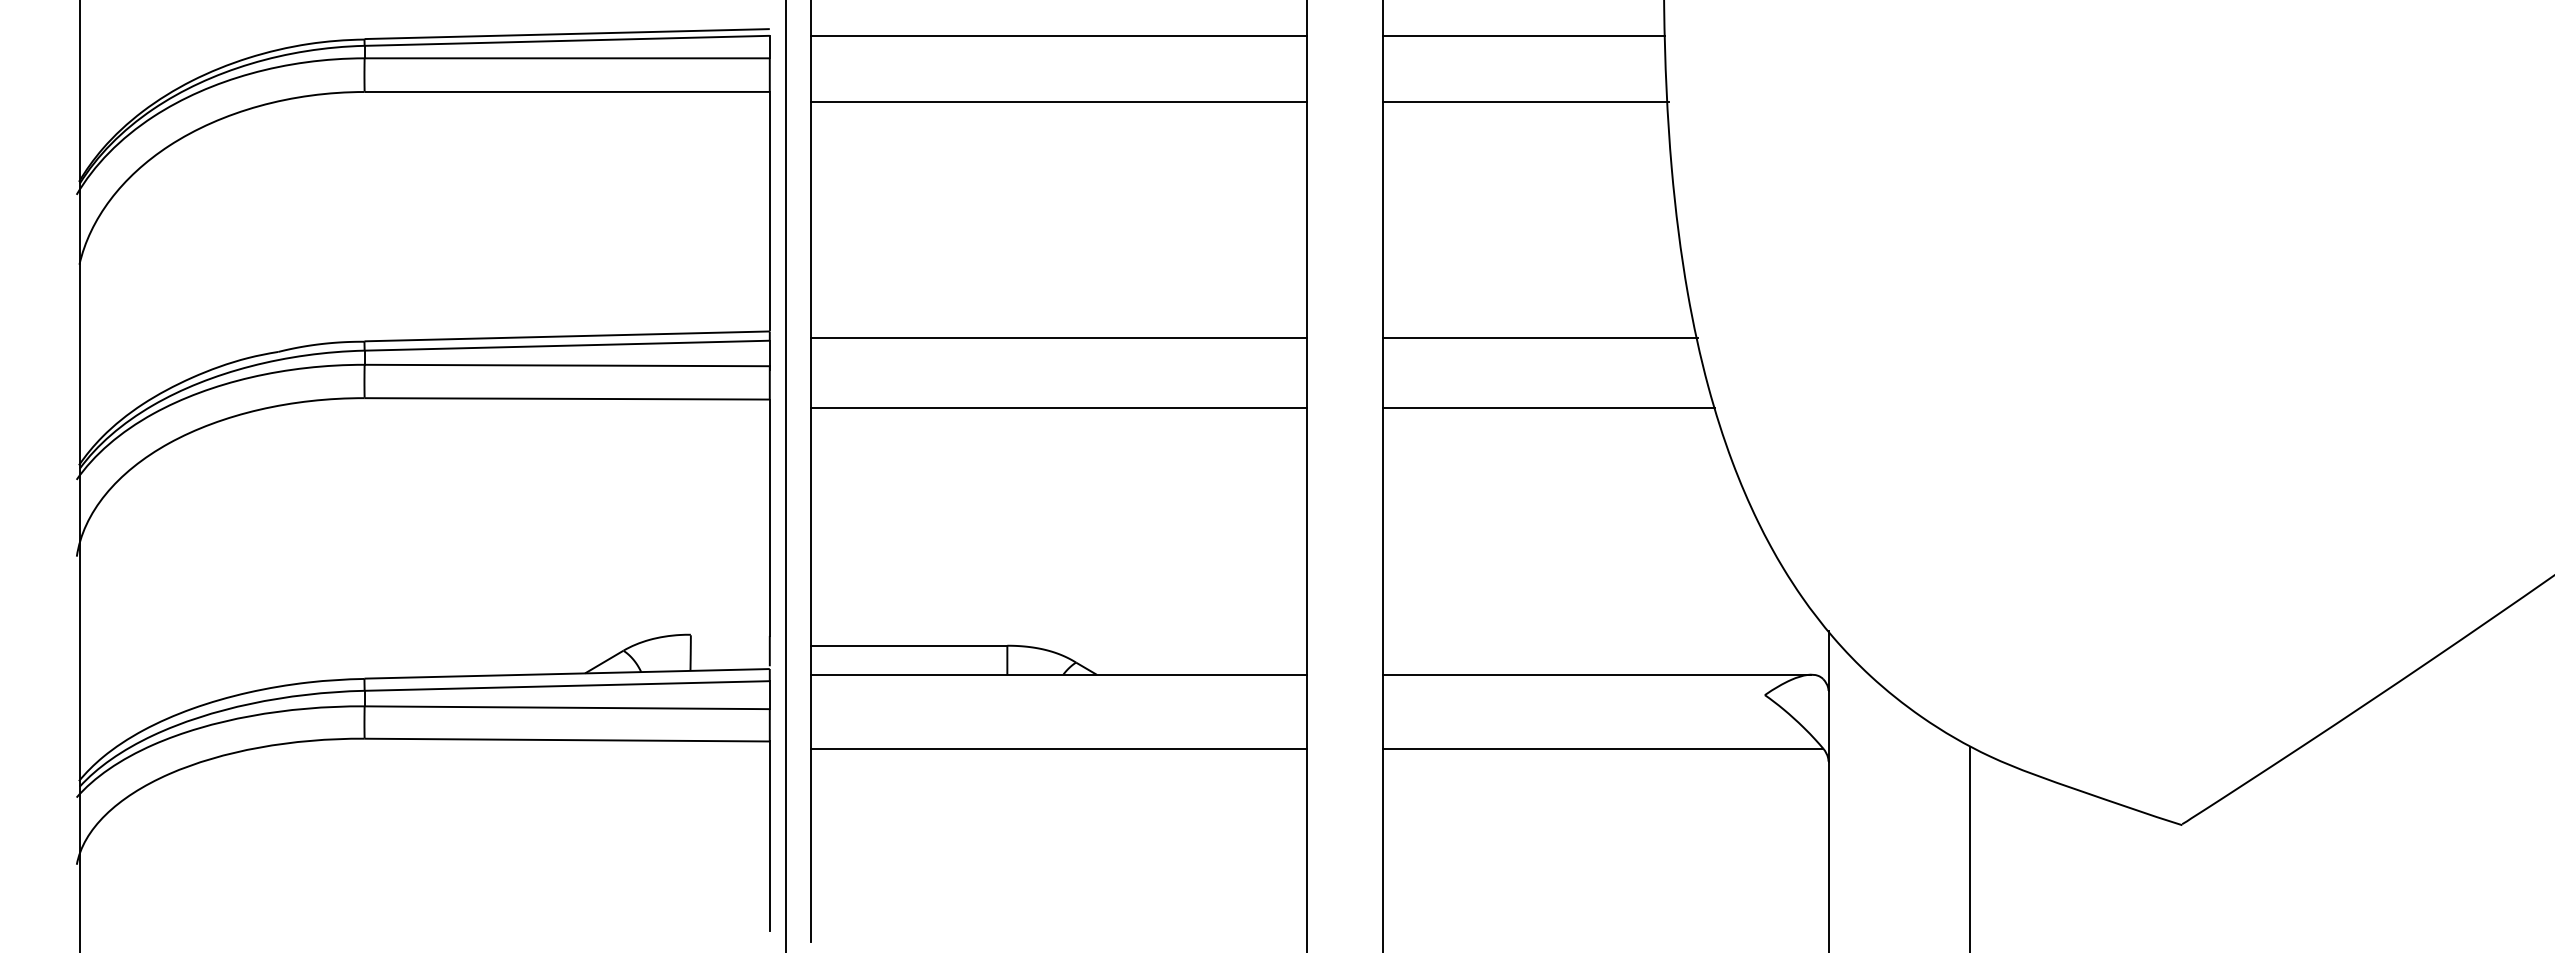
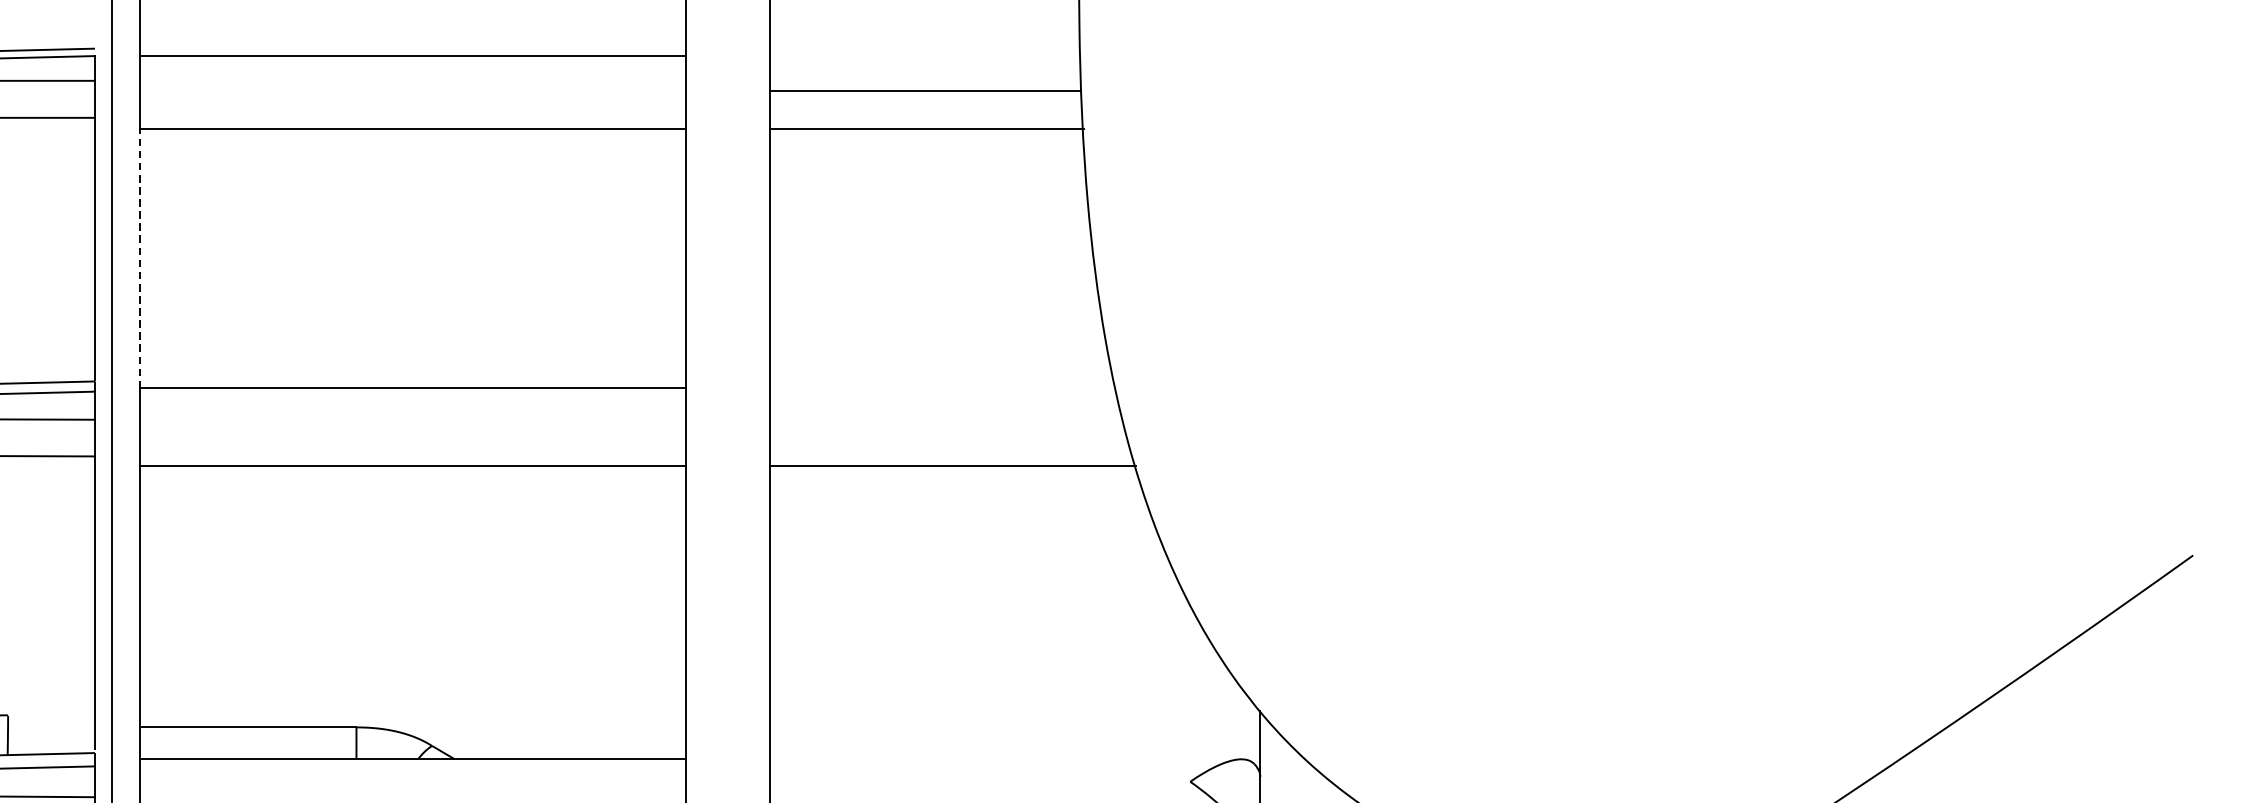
line: (1524, 35) -> (925, 90), moved
line: (811, 220) -> (140, 259), solid -> dashed
line: (1540, 337) -> (943, 388), removed
line: (1597, 674) -> (1006, 759), removed

